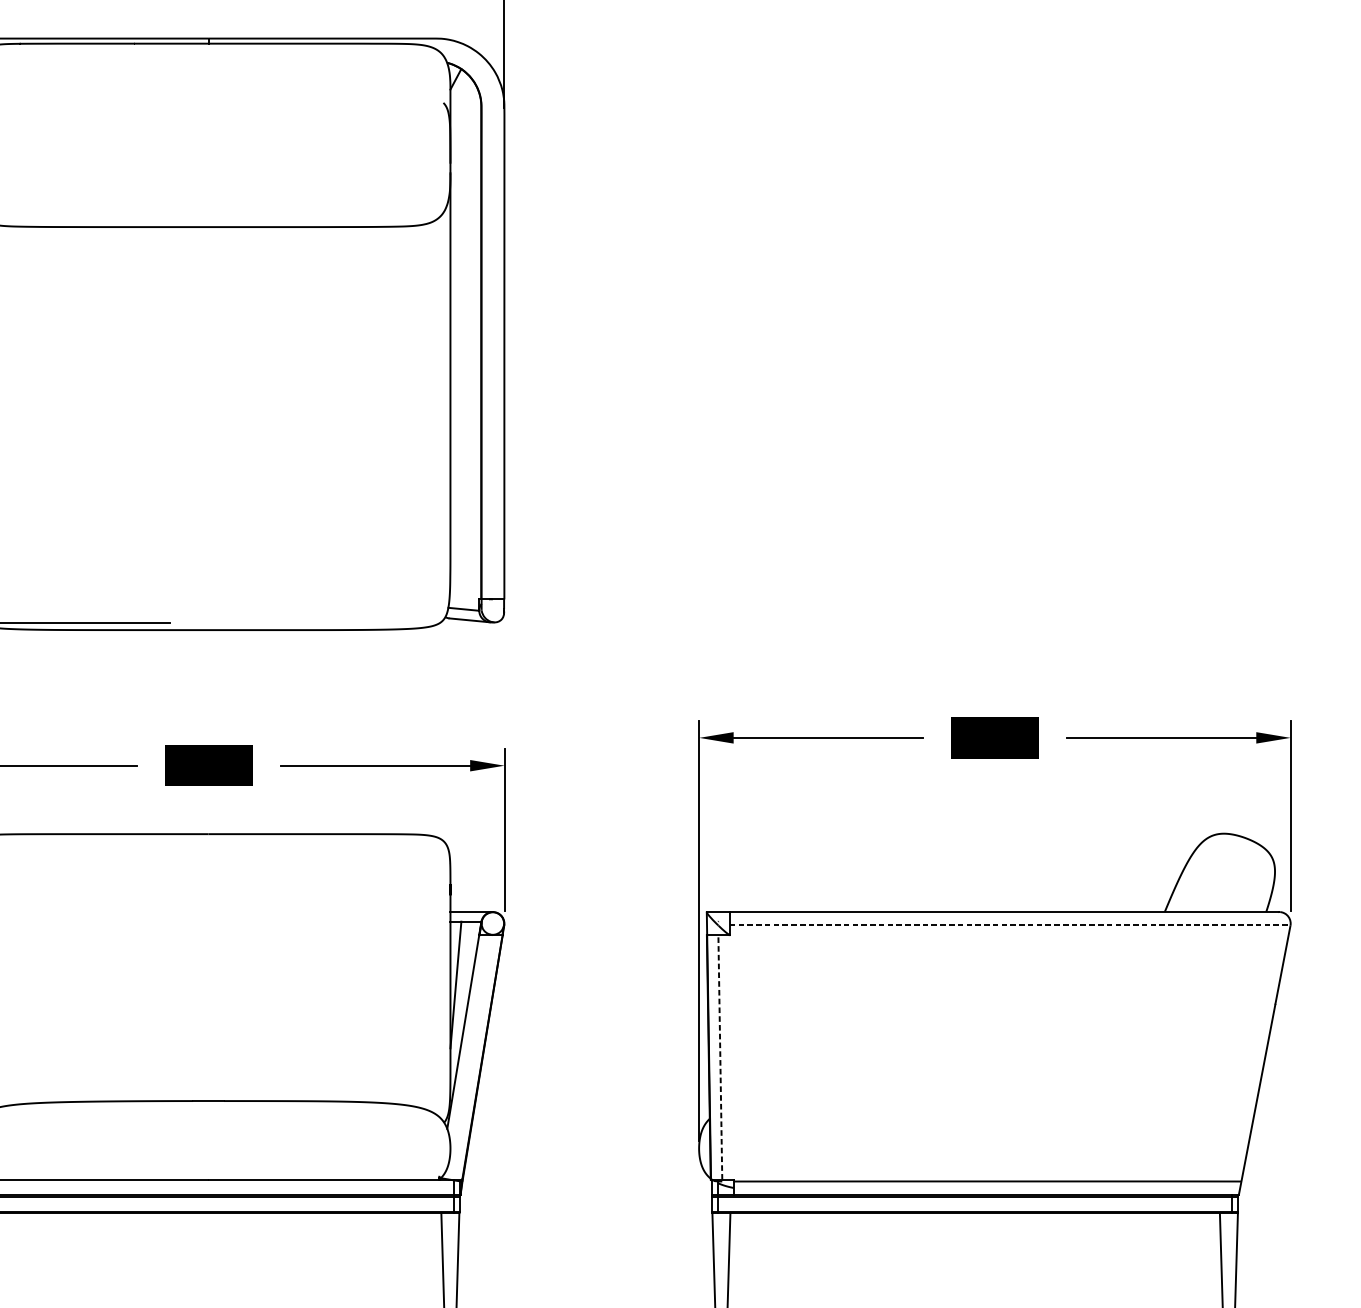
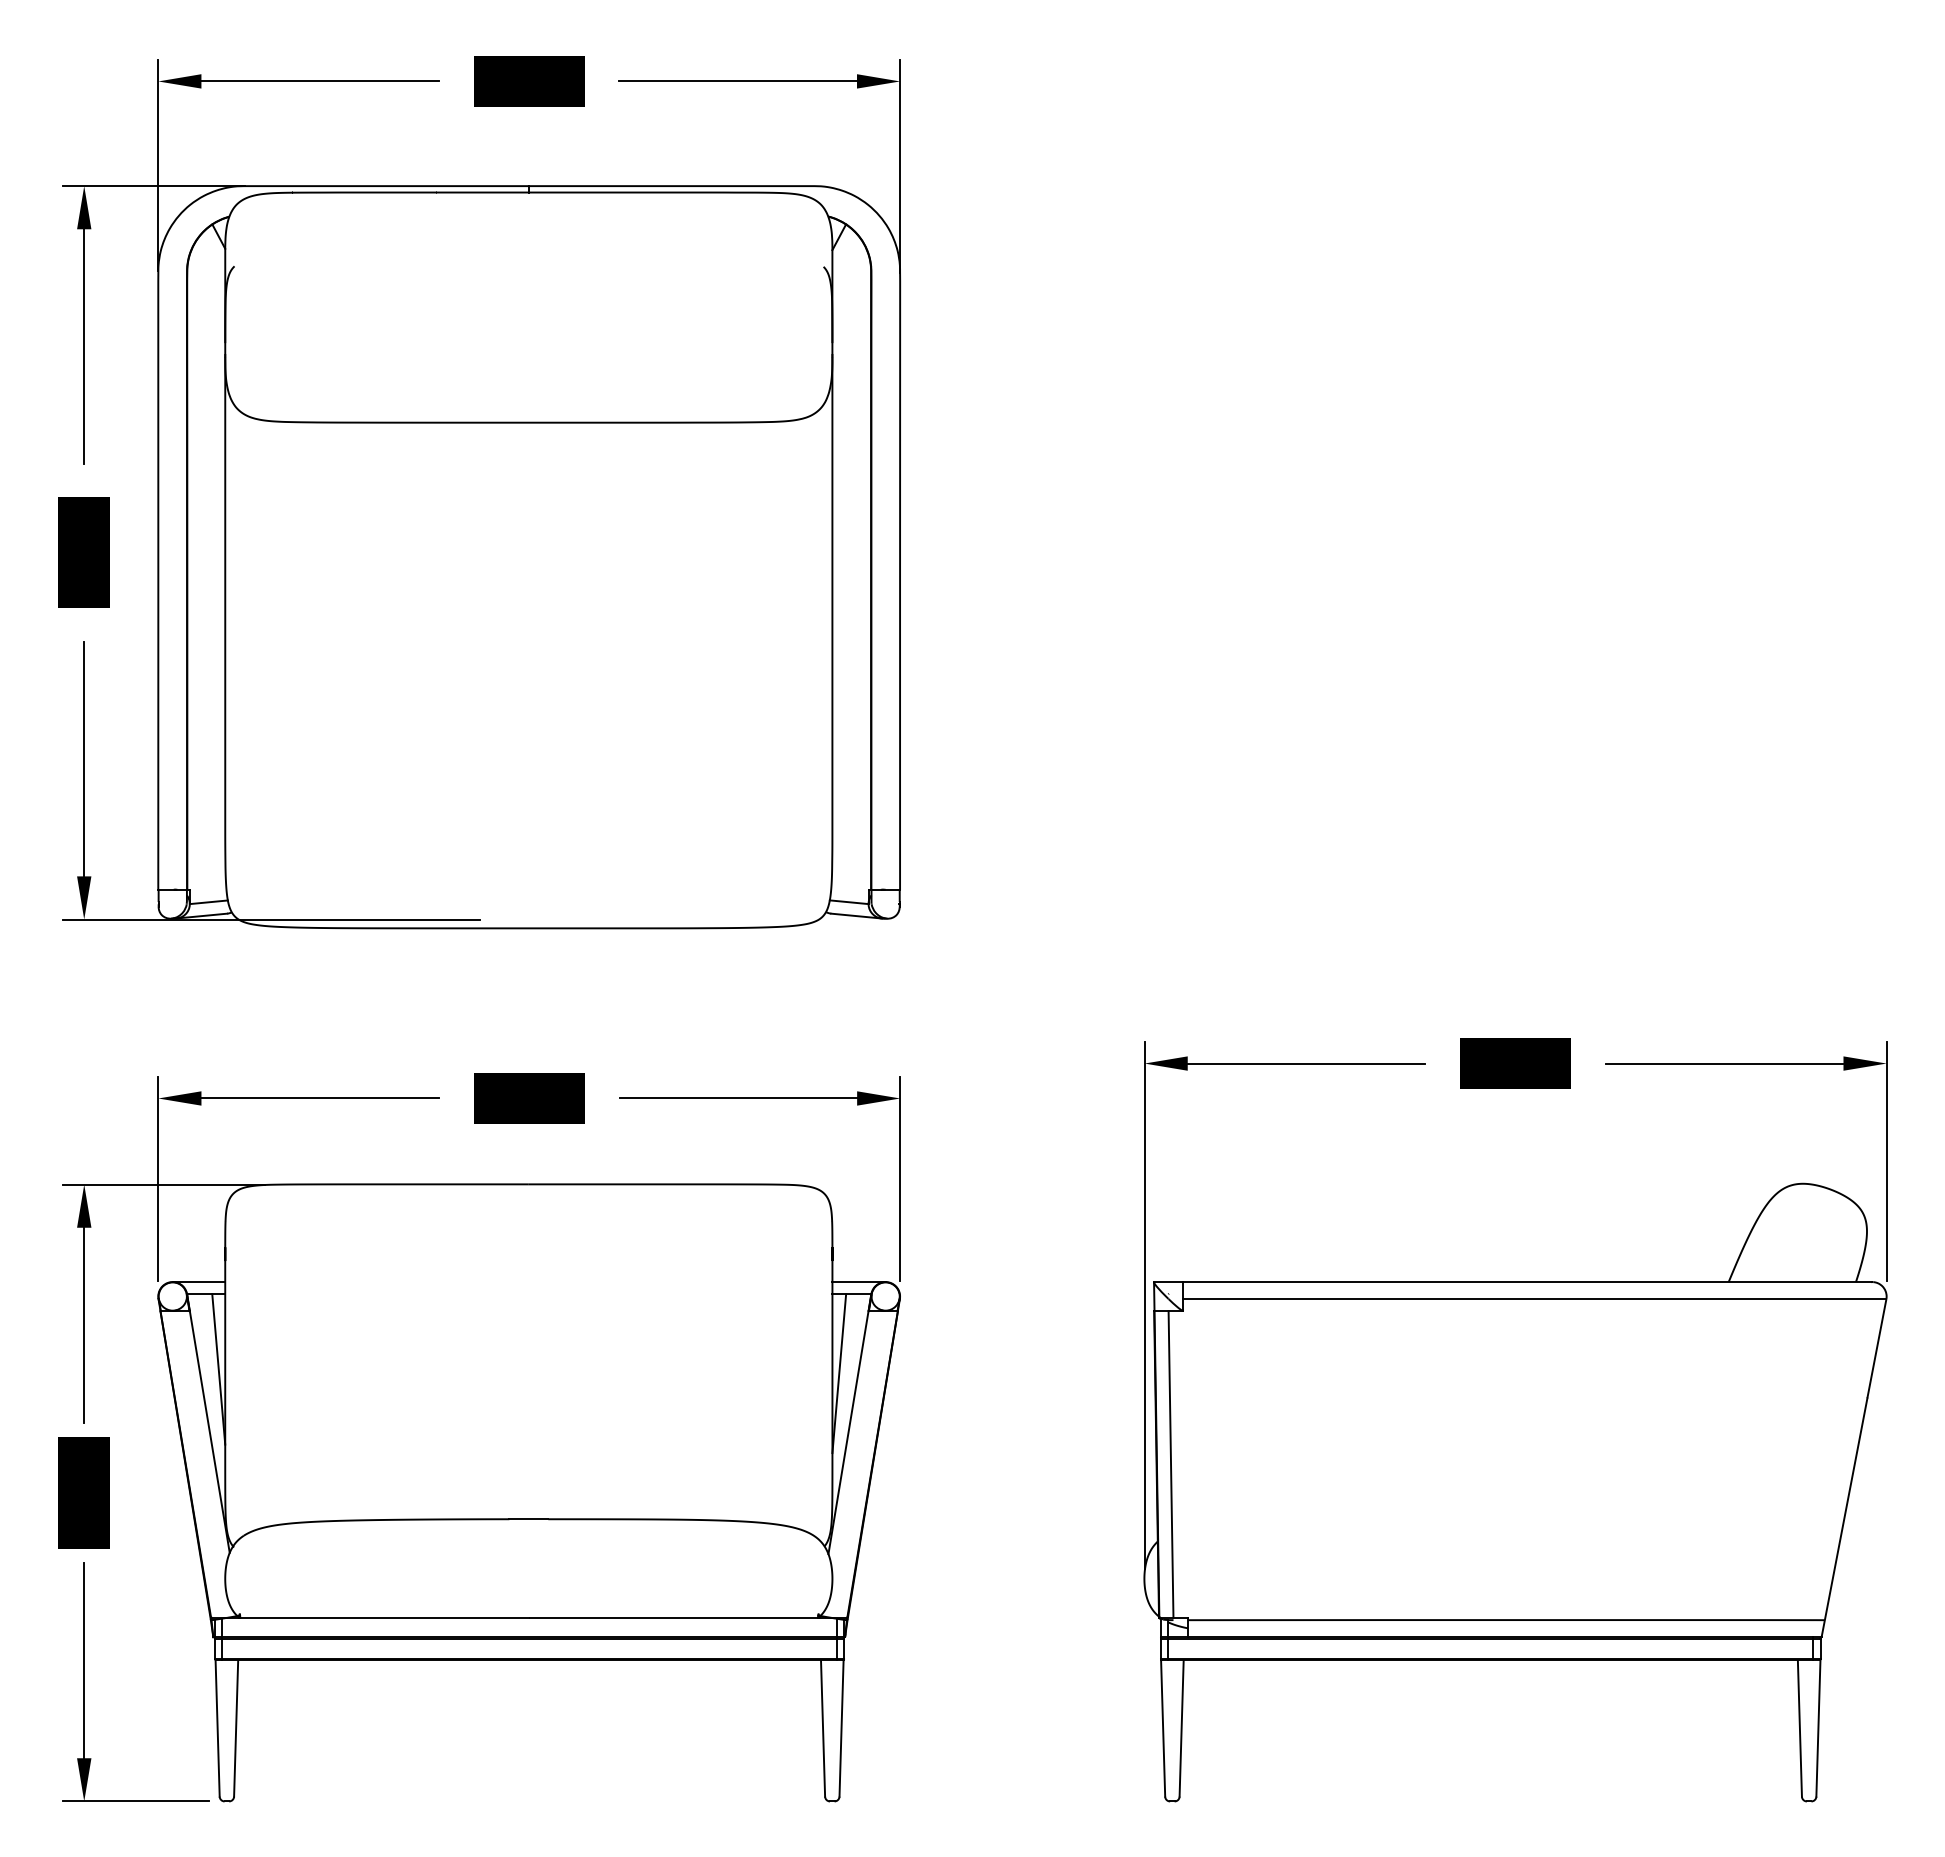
line: (1010, 925) -> (1534, 1298), dashed -> solid
line: (720, 1056) -> (1171, 1463), dashed -> solid

